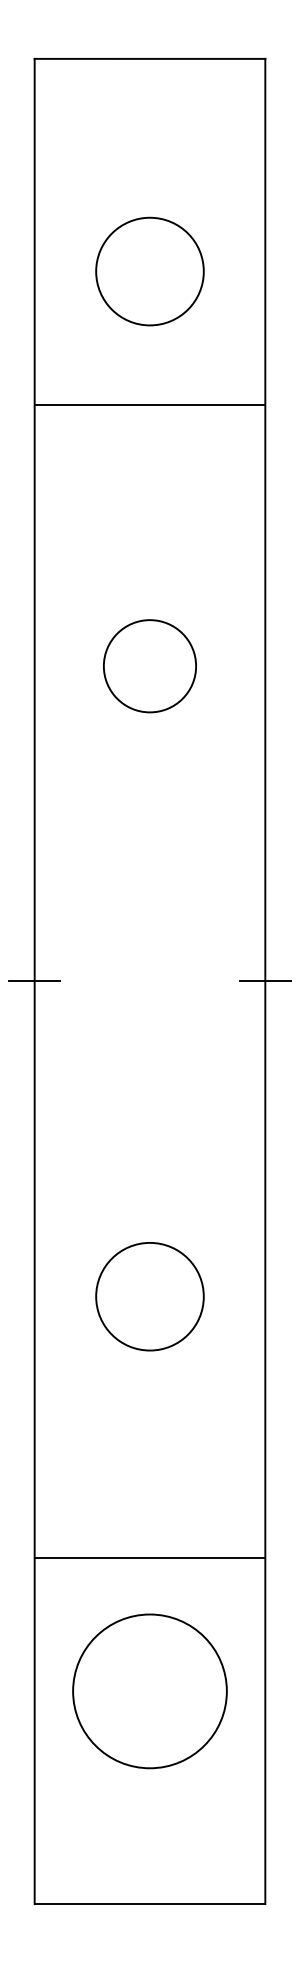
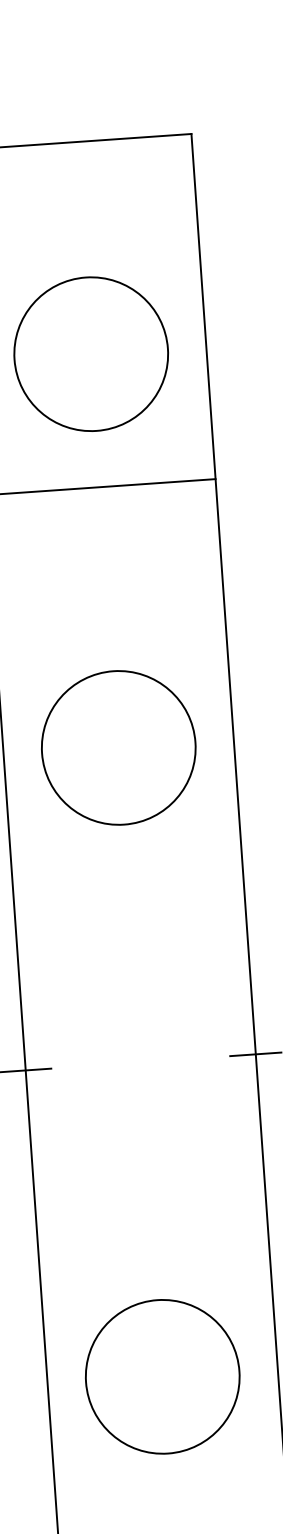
circle: (149, 271) -> (90, 354), size x1.43
circle: (149, 666) -> (118, 748), size x1.67
circle: (149, 1296) -> (162, 1376), size x1.43

